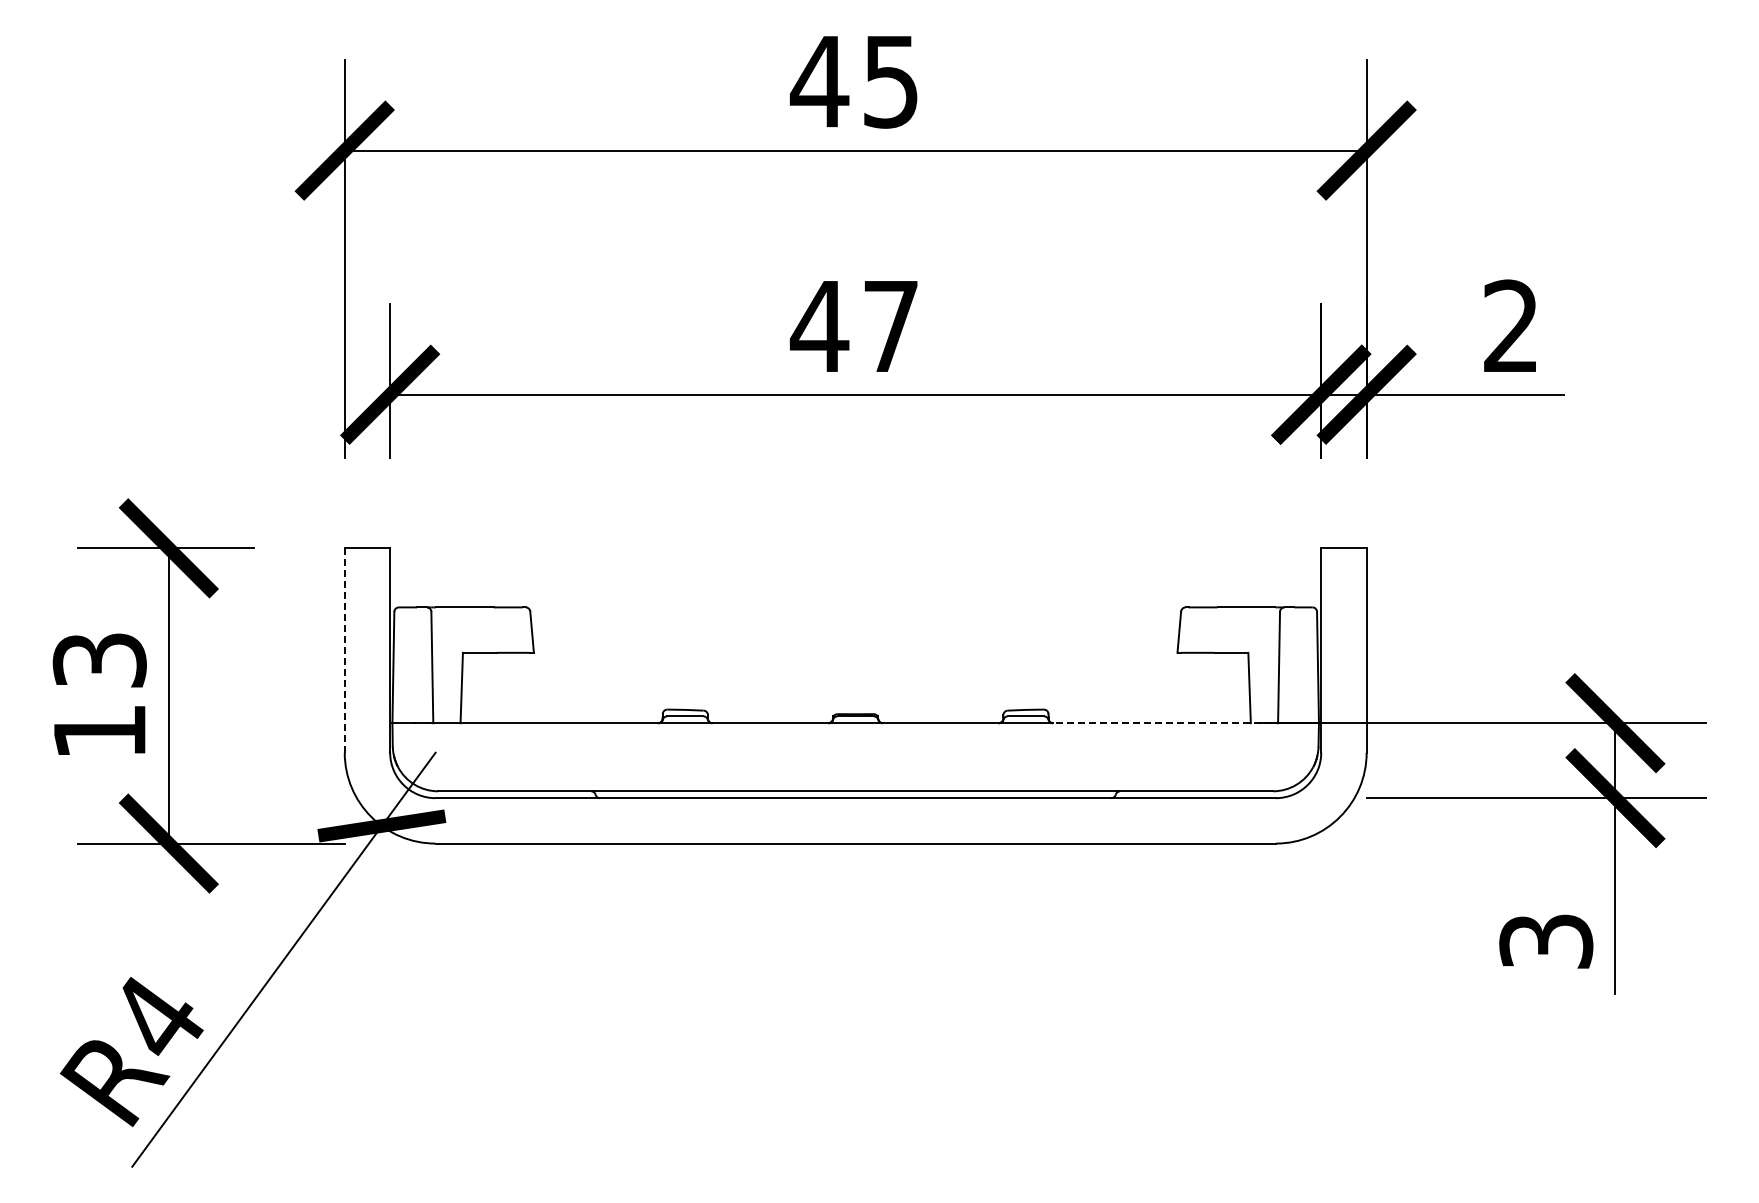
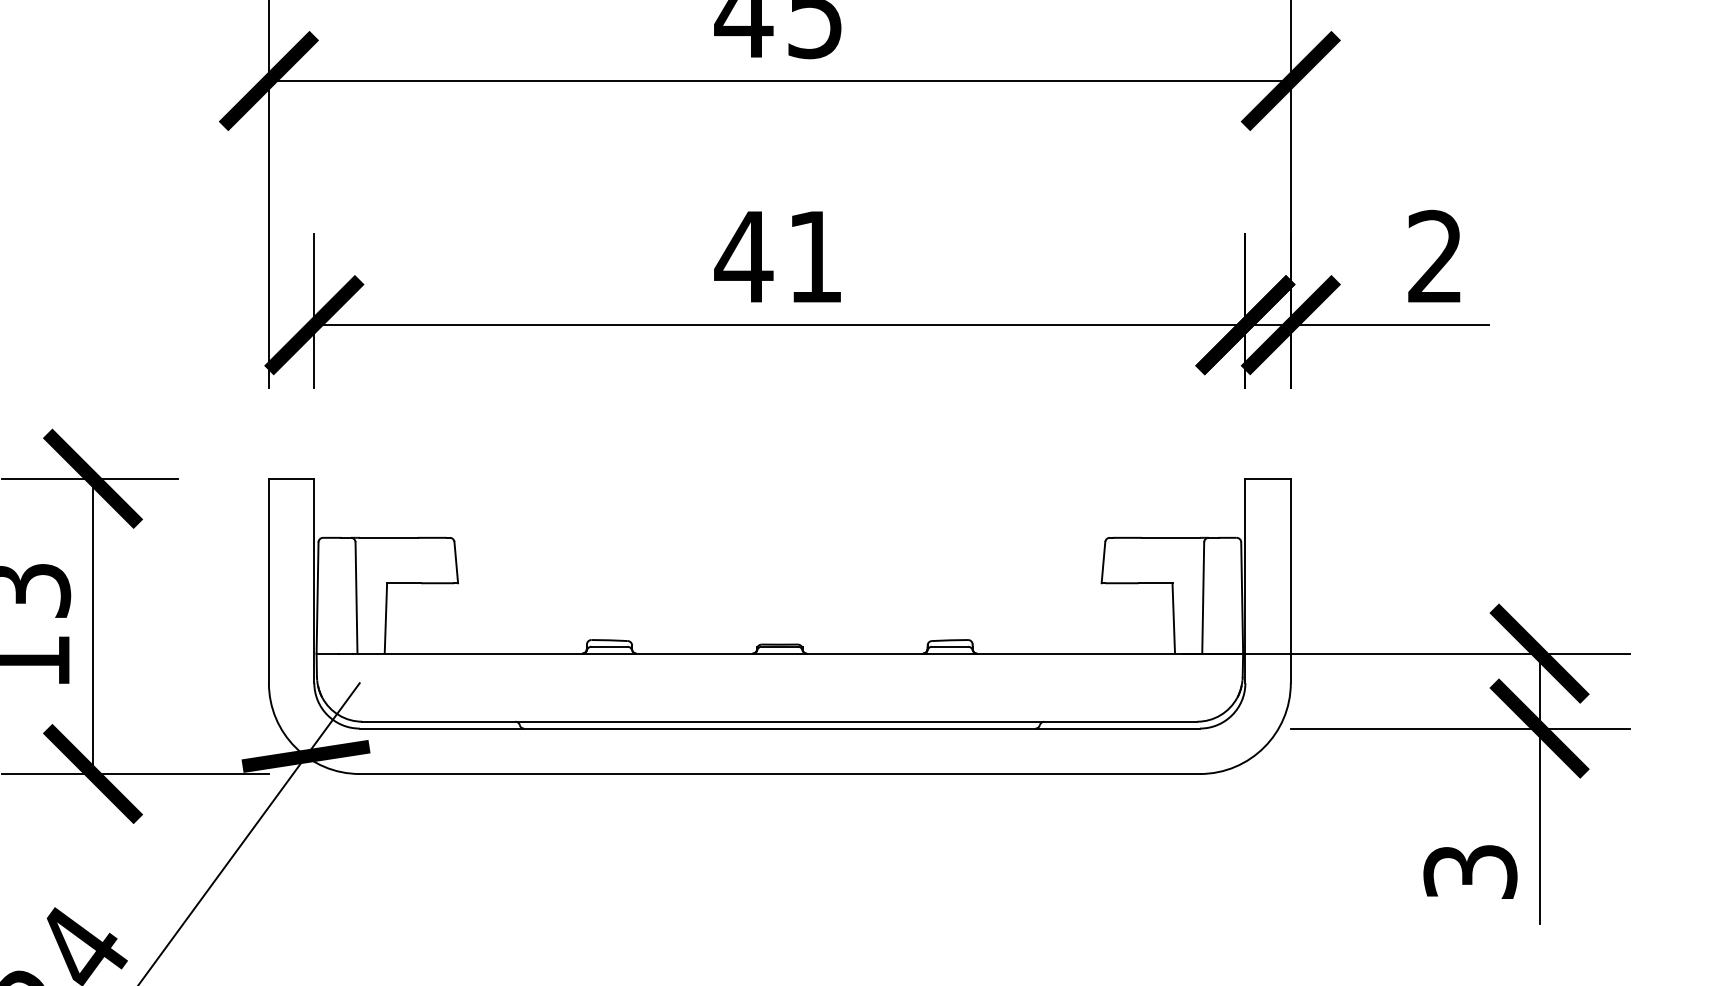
text: (890, 326) -> (814, 256), 47 -> 41
line: (344, 651) -> (268, 581), dashed -> solid
line: (1167, 723) -> (1091, 653), dashed -> solid

